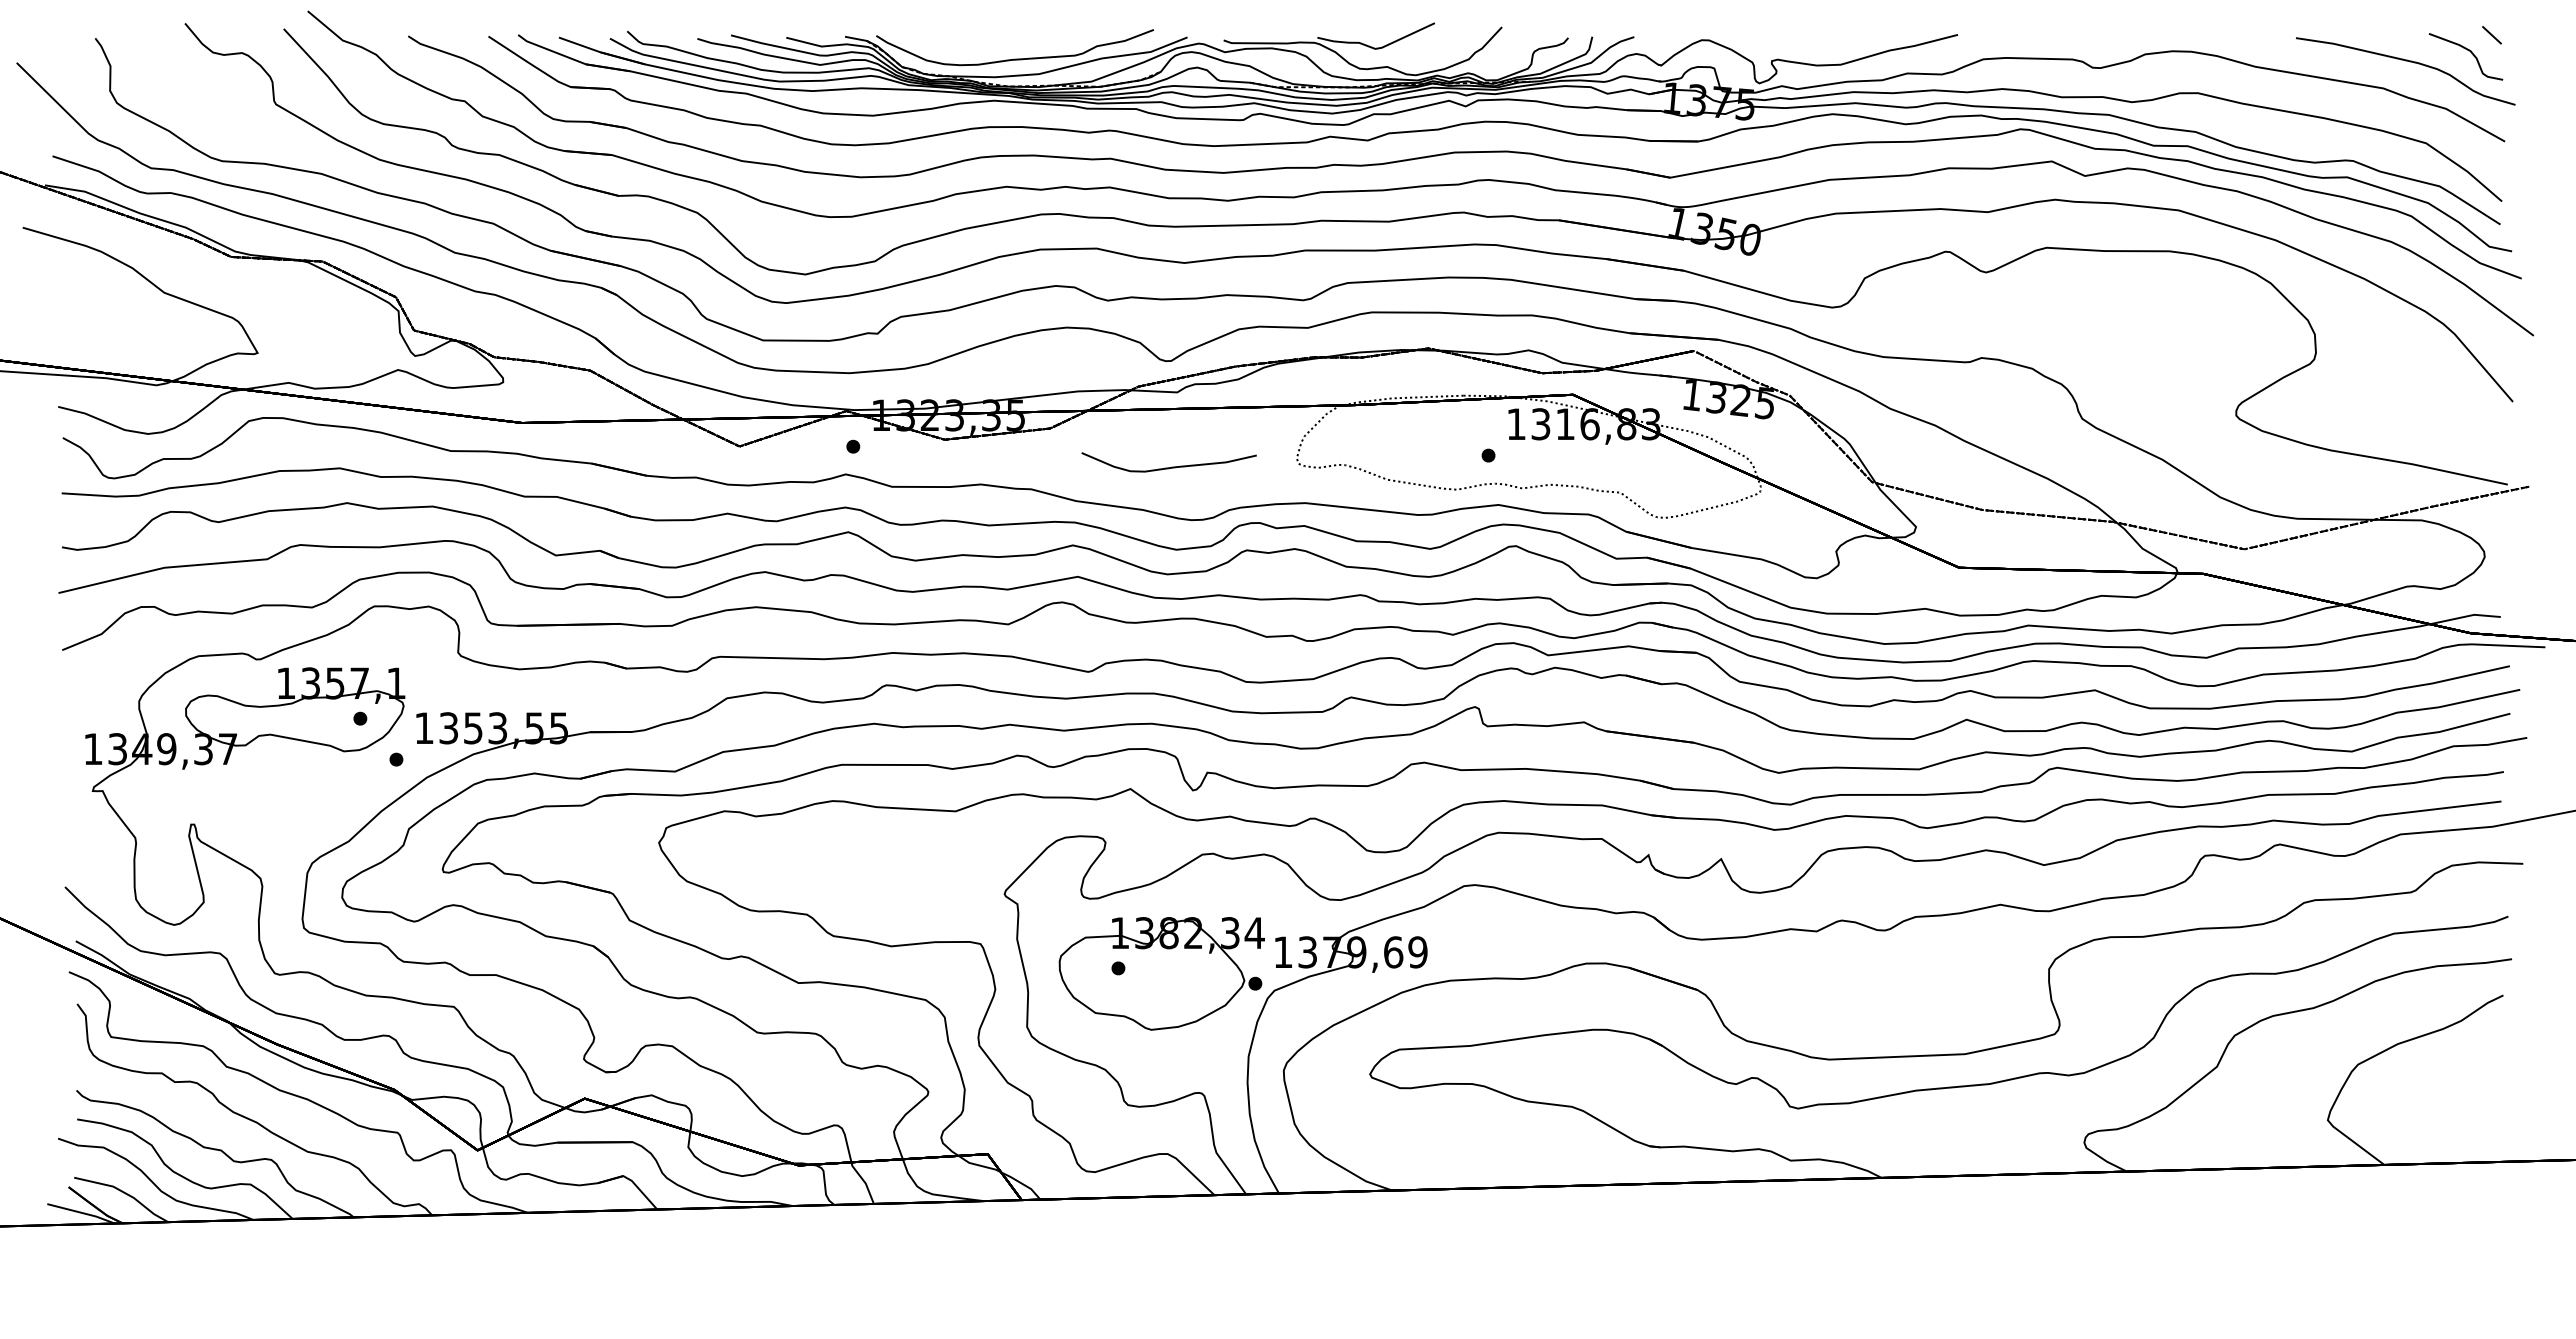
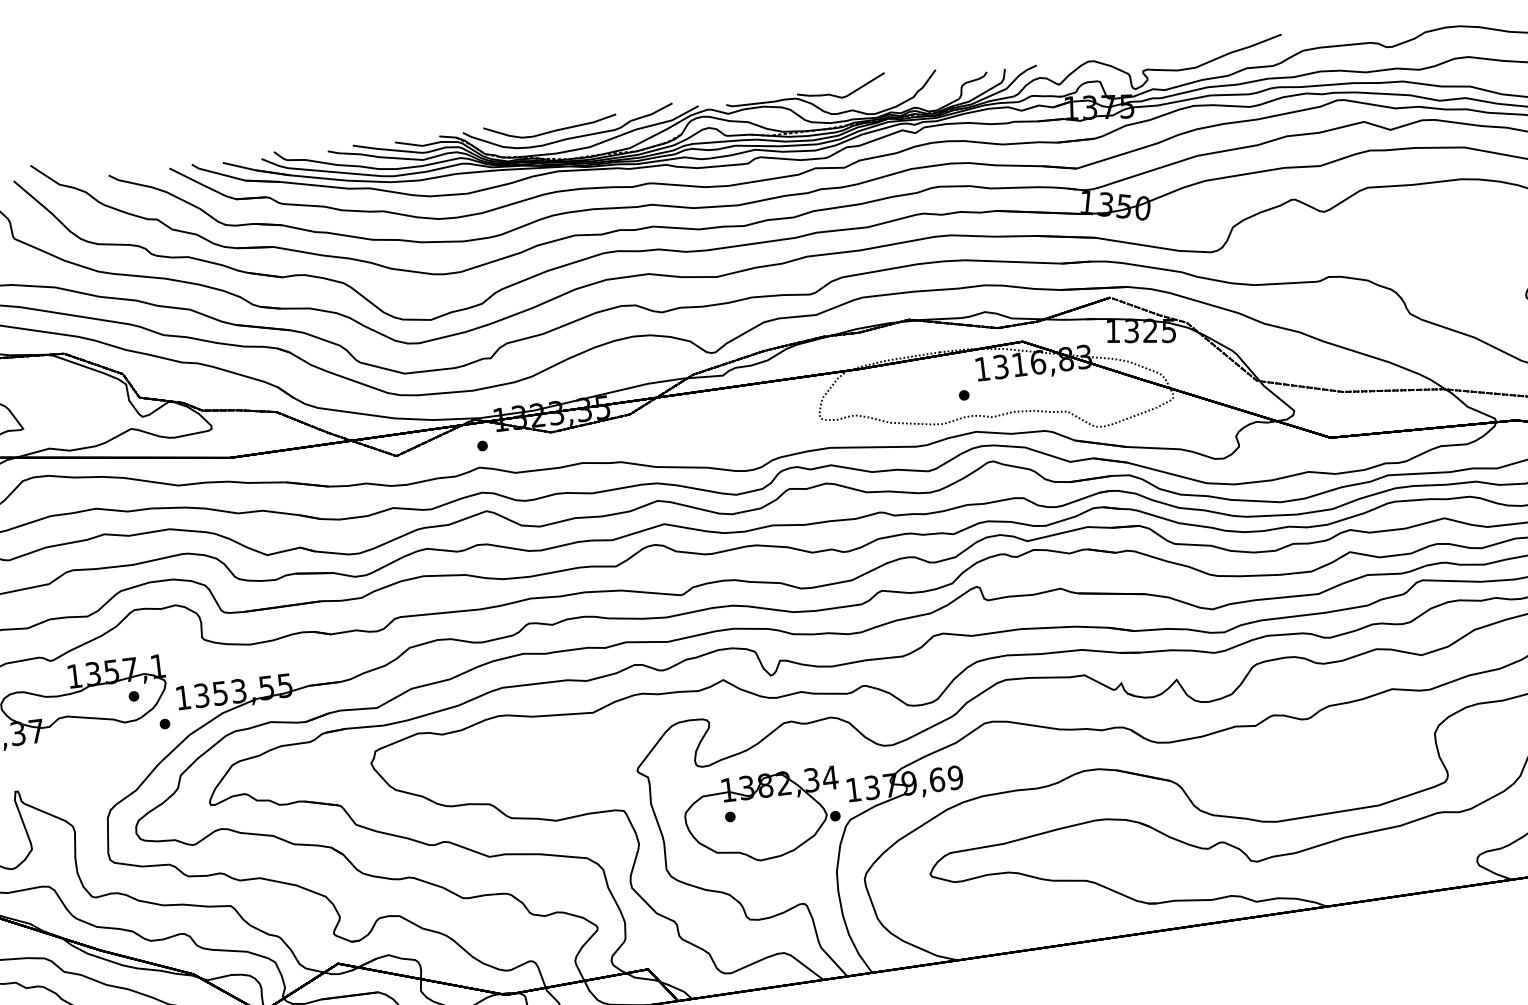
curve: (1171, 466) -> (552, 130), moved

